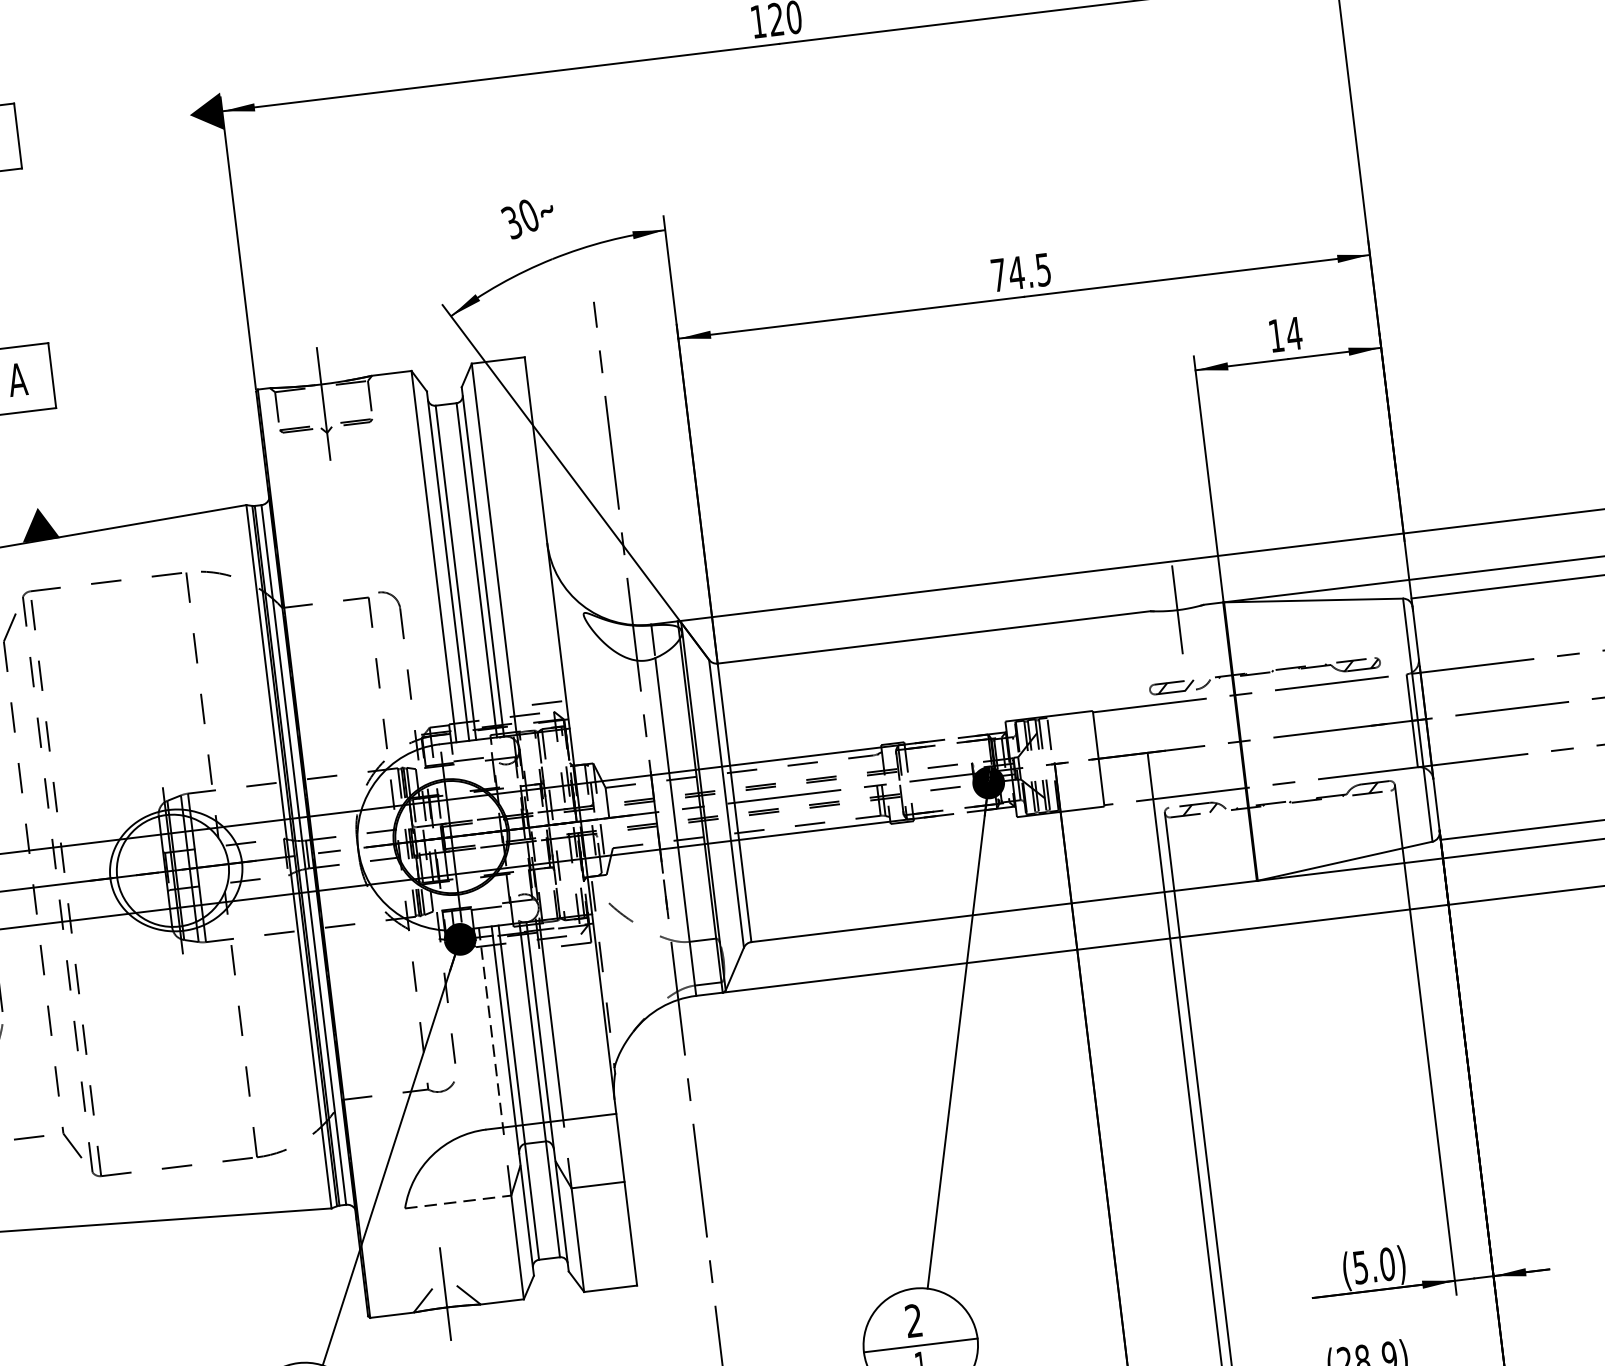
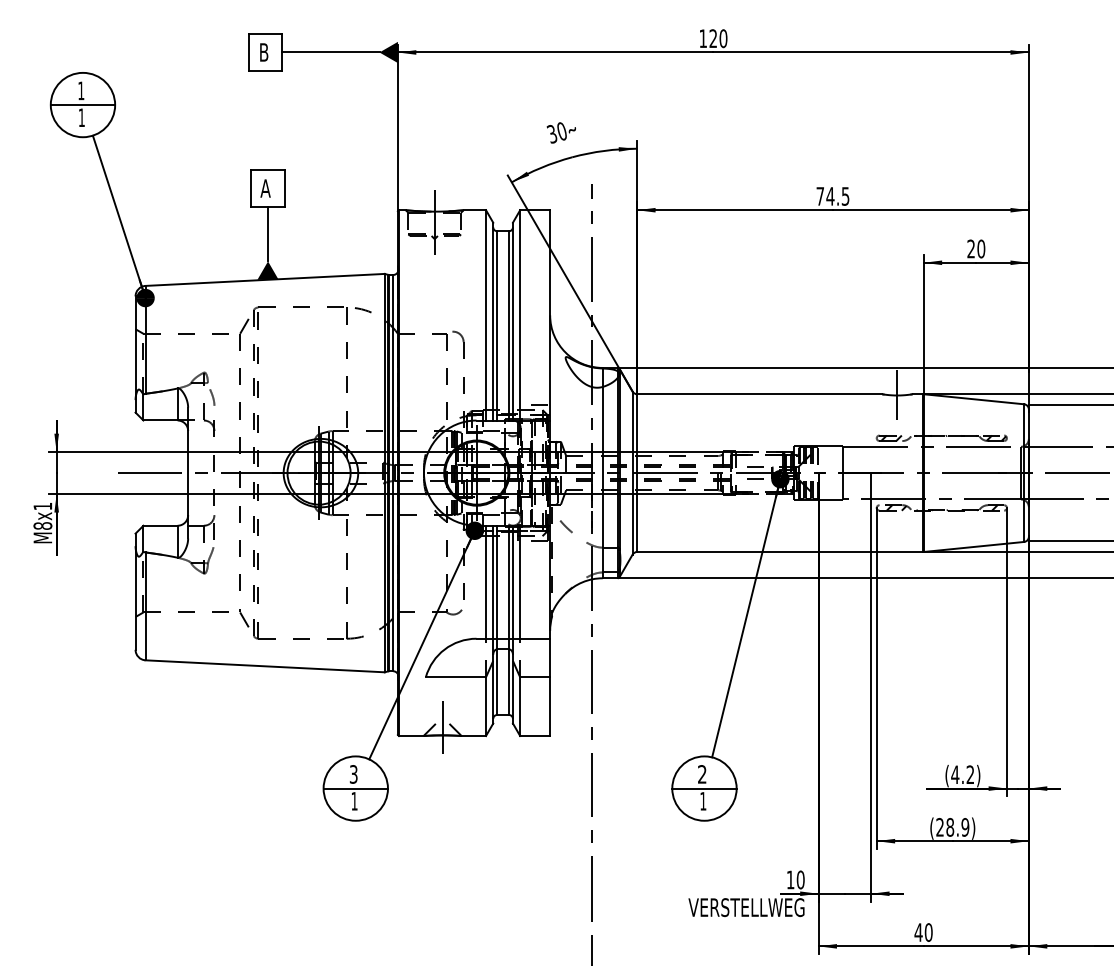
line: (103, 125) -> (330, 52), added
text: (1285, 333) -> (976, 248), 14 -> 20
line: (32, 458) -> (268, 233), added
line: (491, 1028) -> (486, 582), dashed -> solid
line: (459, 1202) -> (456, 677), dashed -> solid
text: (1373, 1265) -> (962, 774), (5.0) -> (4.2)

